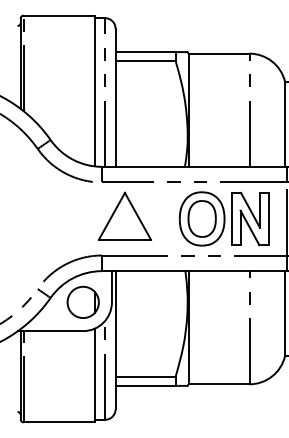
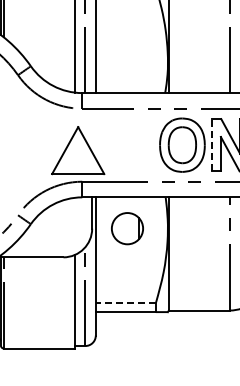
part: (124, 215) -> (77, 149), moved
line: (231, 218) -> (211, 144), solid -> dashed
part: (82, 301) -> (126, 227), moved
line: (145, 376) -> (125, 302), solid -> dashed

